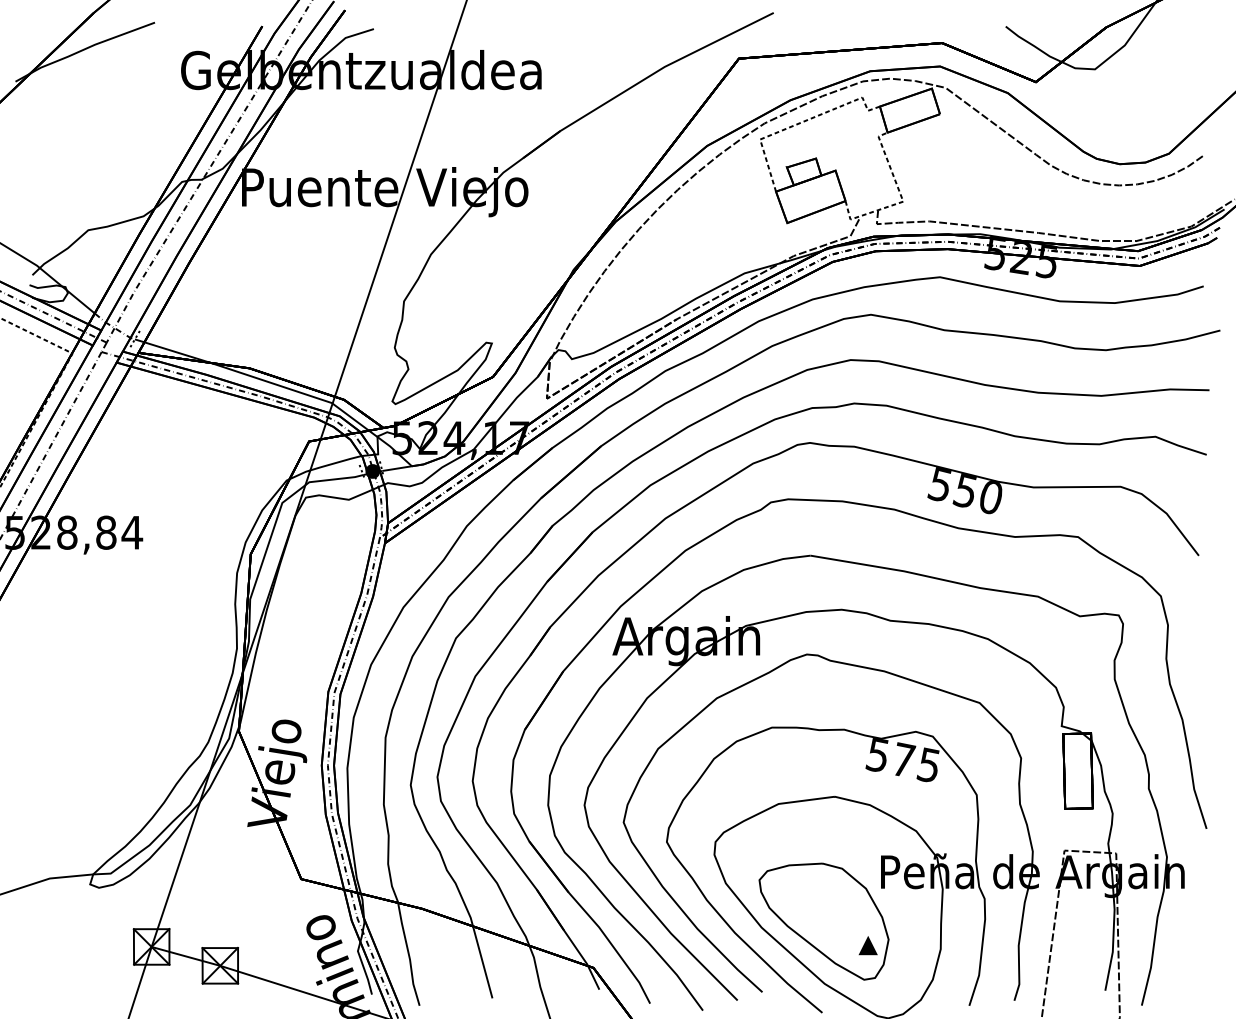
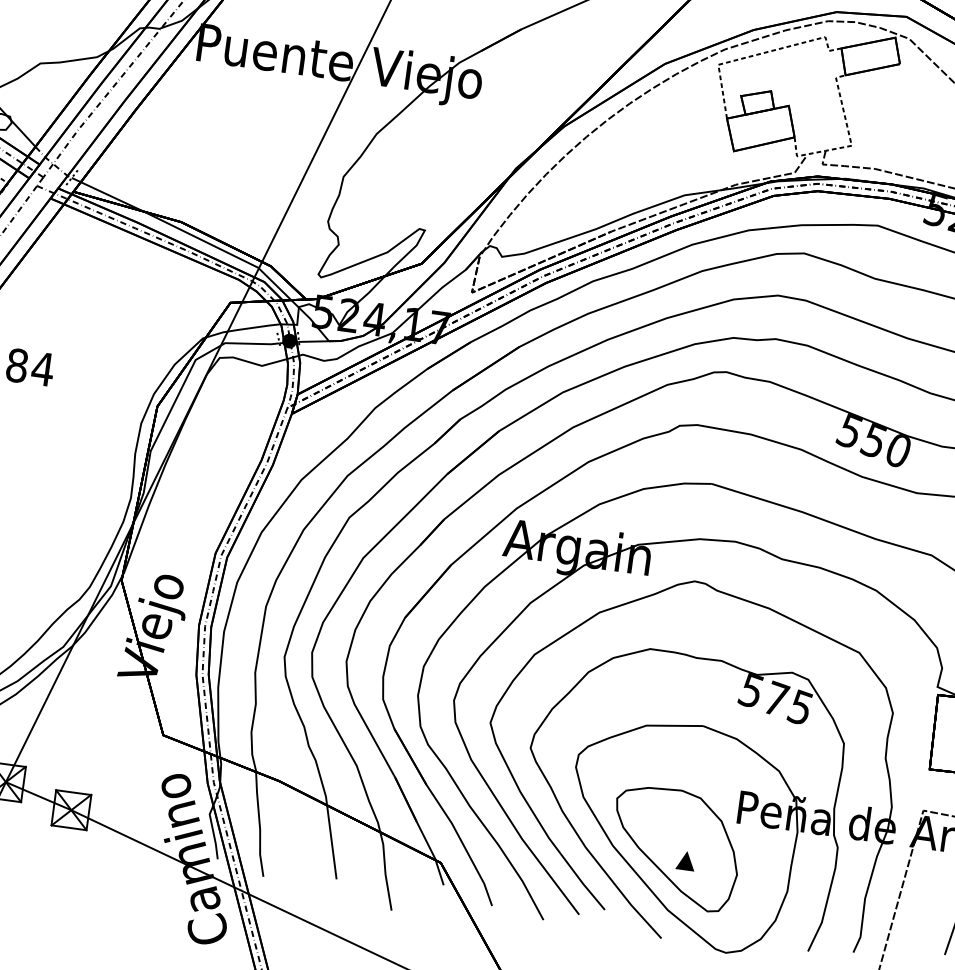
part: (867, 945) -> (685, 860), moved

